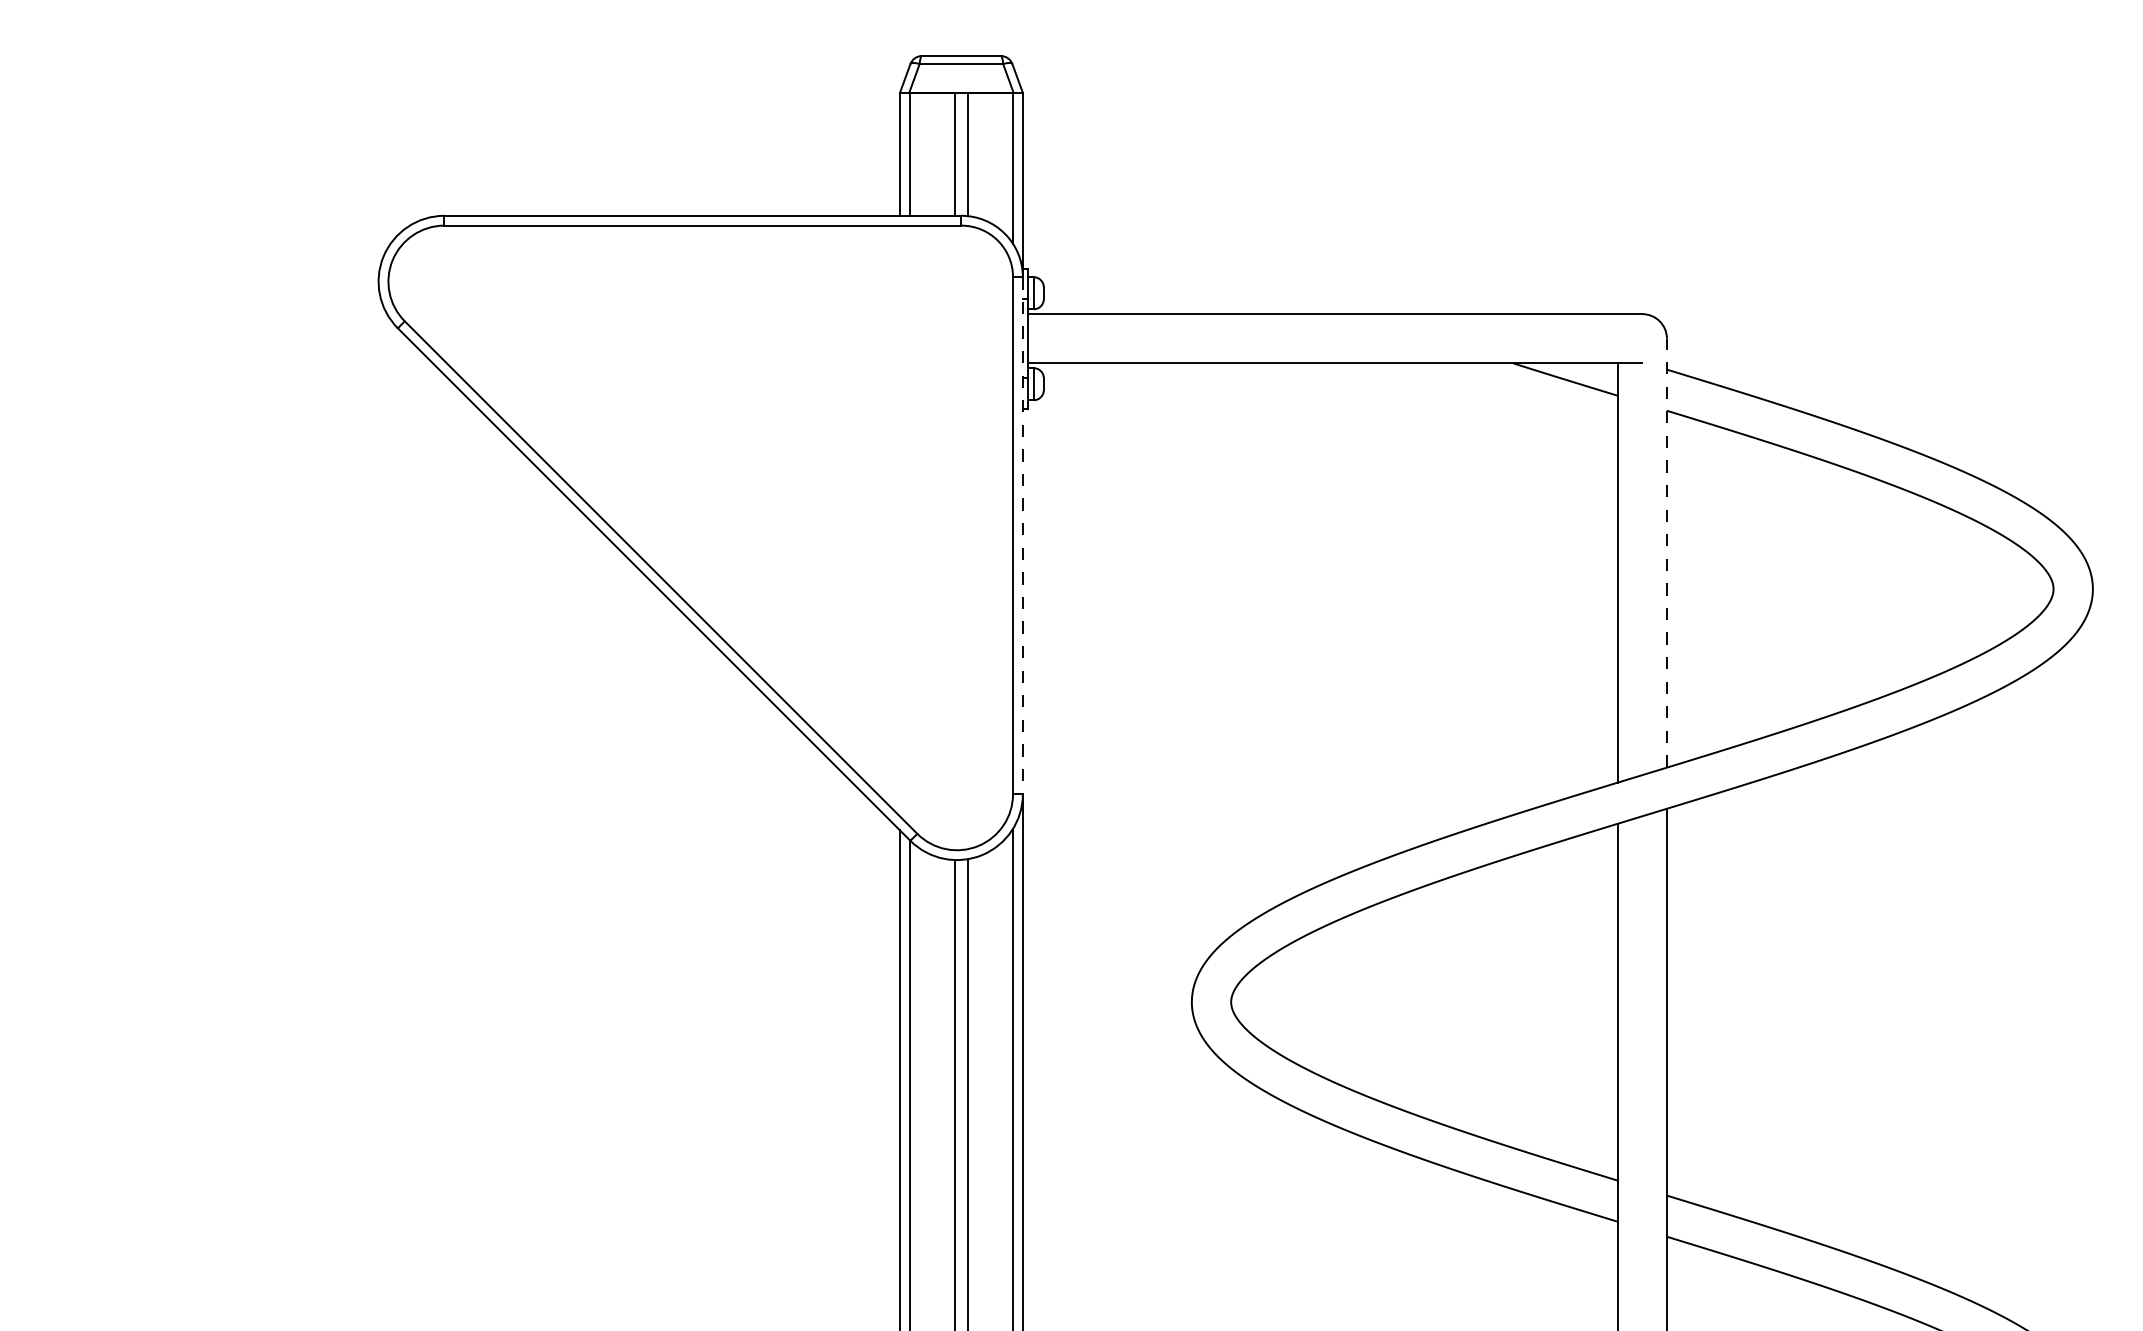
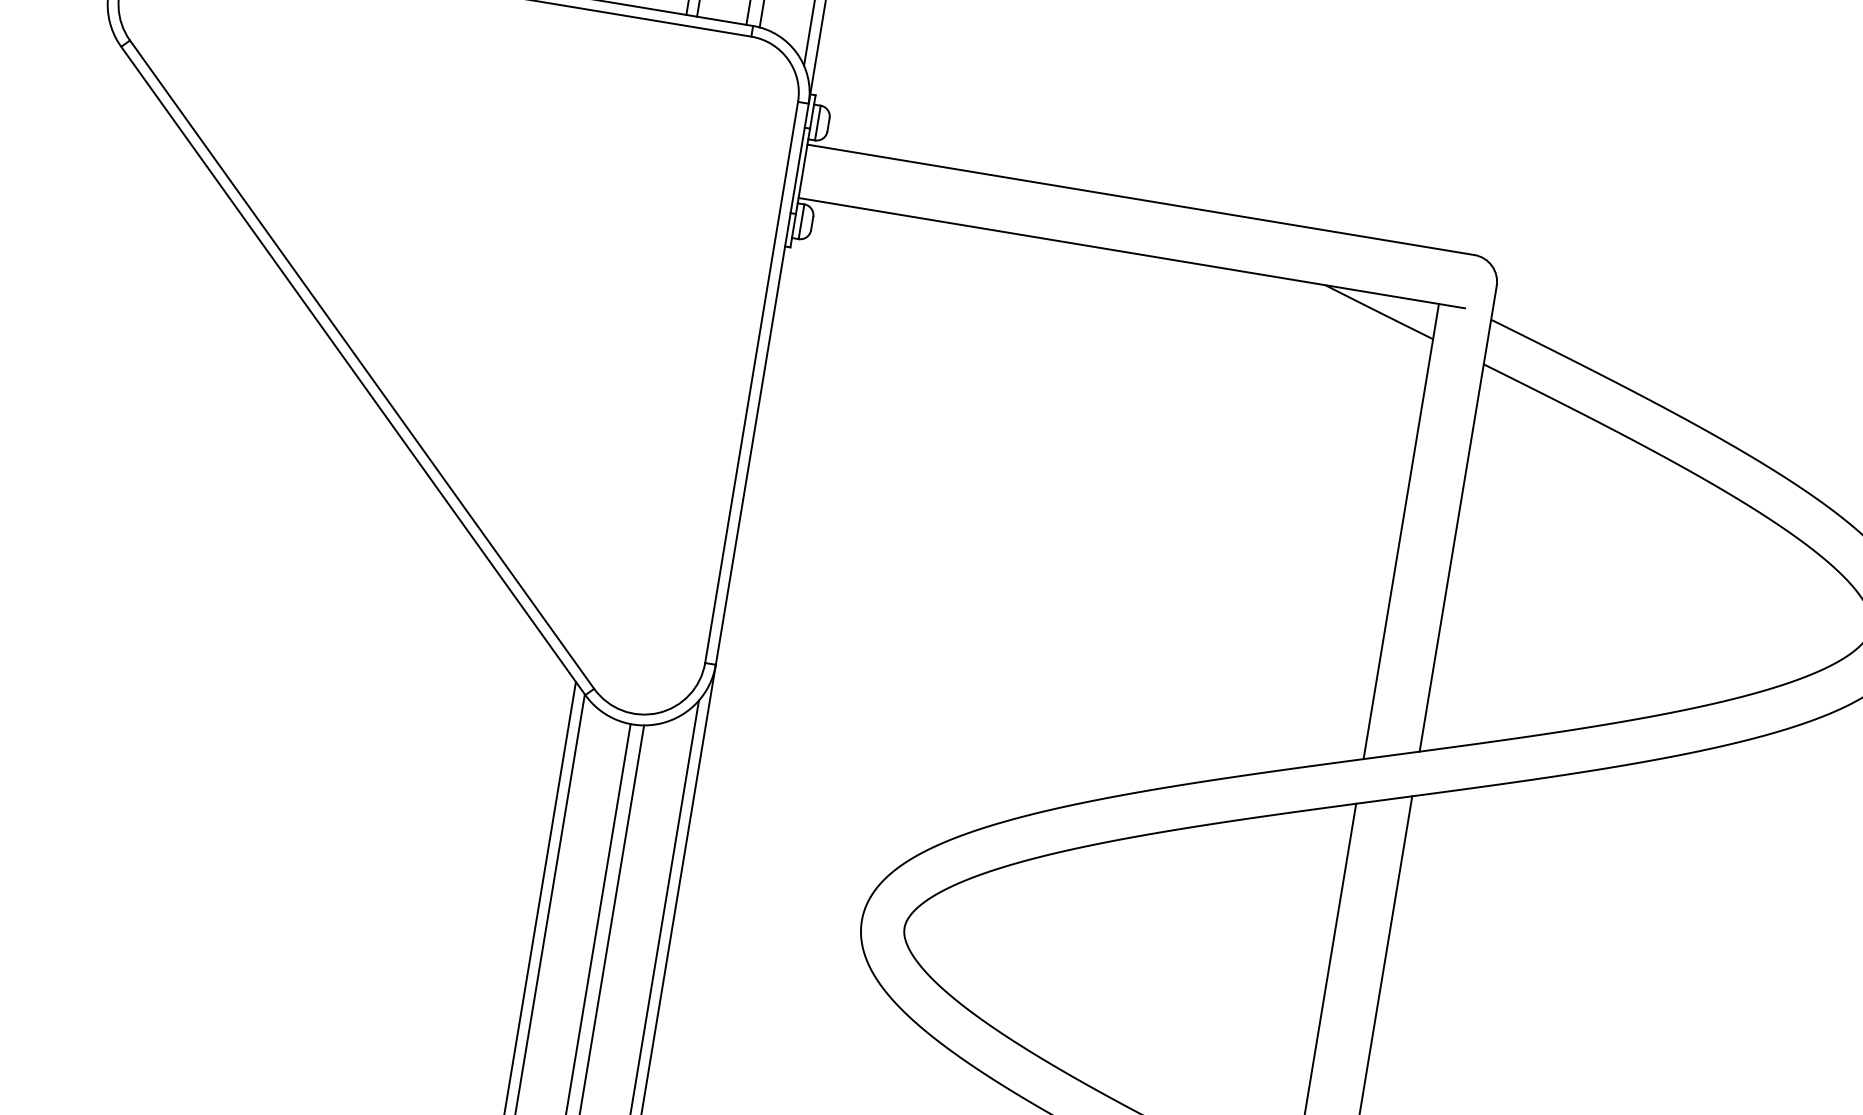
line: (1022, 536) -> (761, 385), dashed -> solid
line: (1666, 552) -> (1457, 518), dashed -> solid

